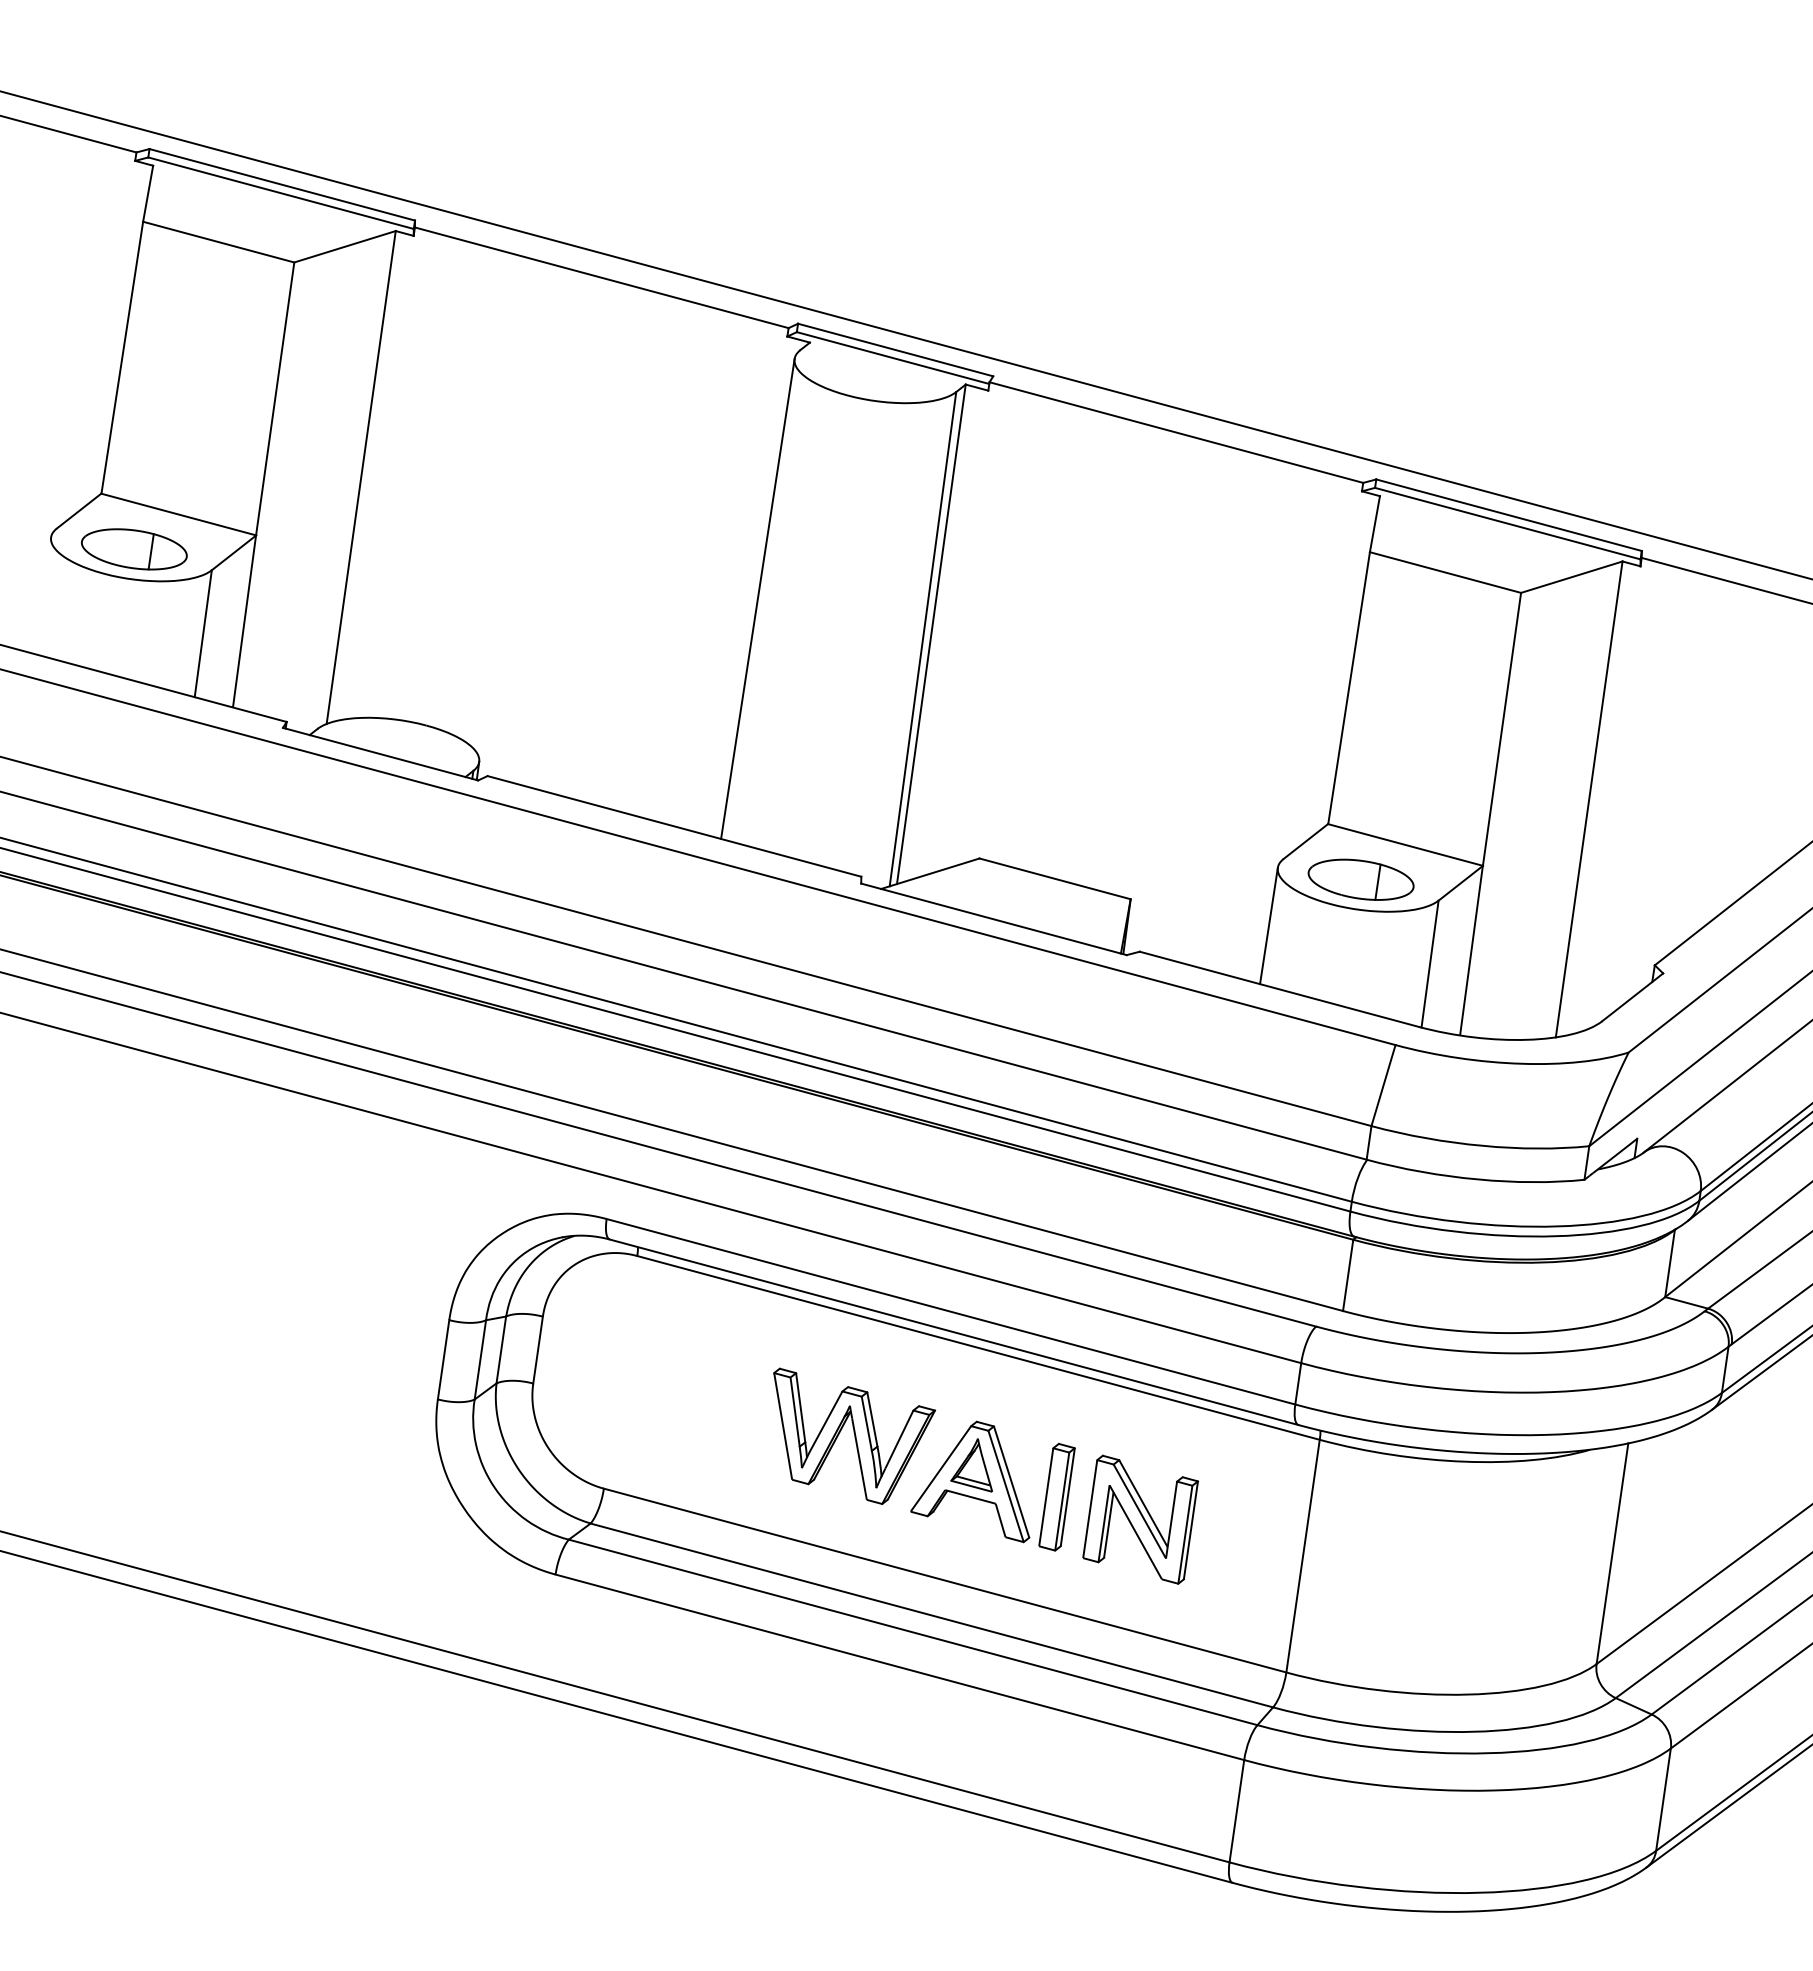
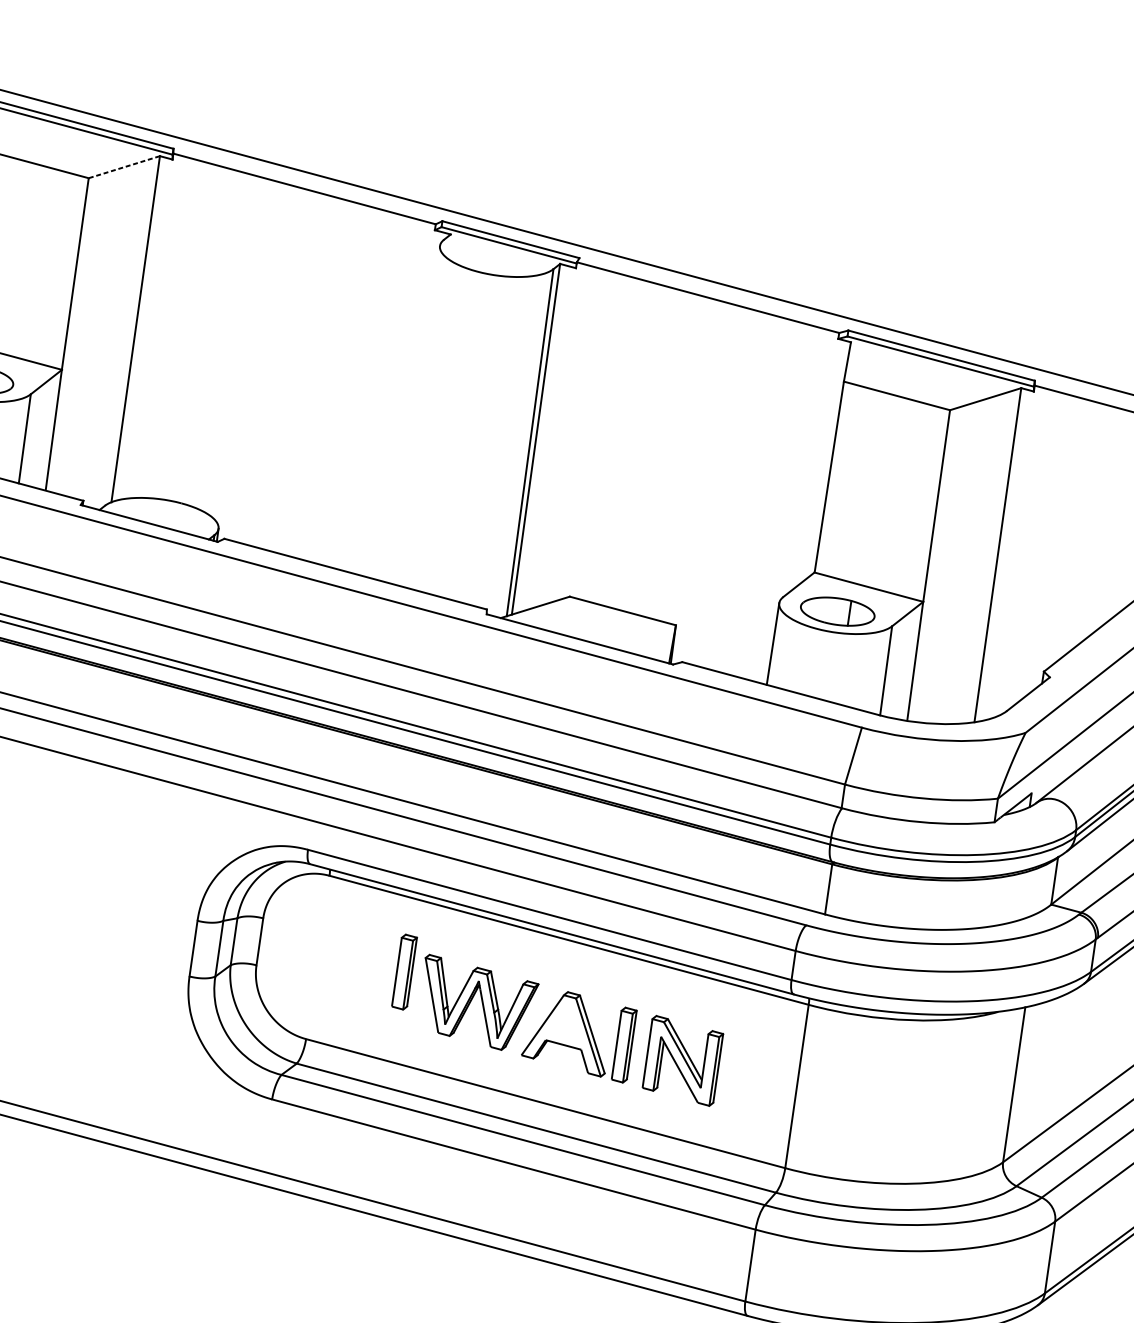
line: (344, 246) -> (123, 167), solid -> dashed
line: (757, 598) -> (413, 414), removed
part: (743, 1393) -> (404, 972), added
part: (971, 1465) -> (564, 1022), removed

